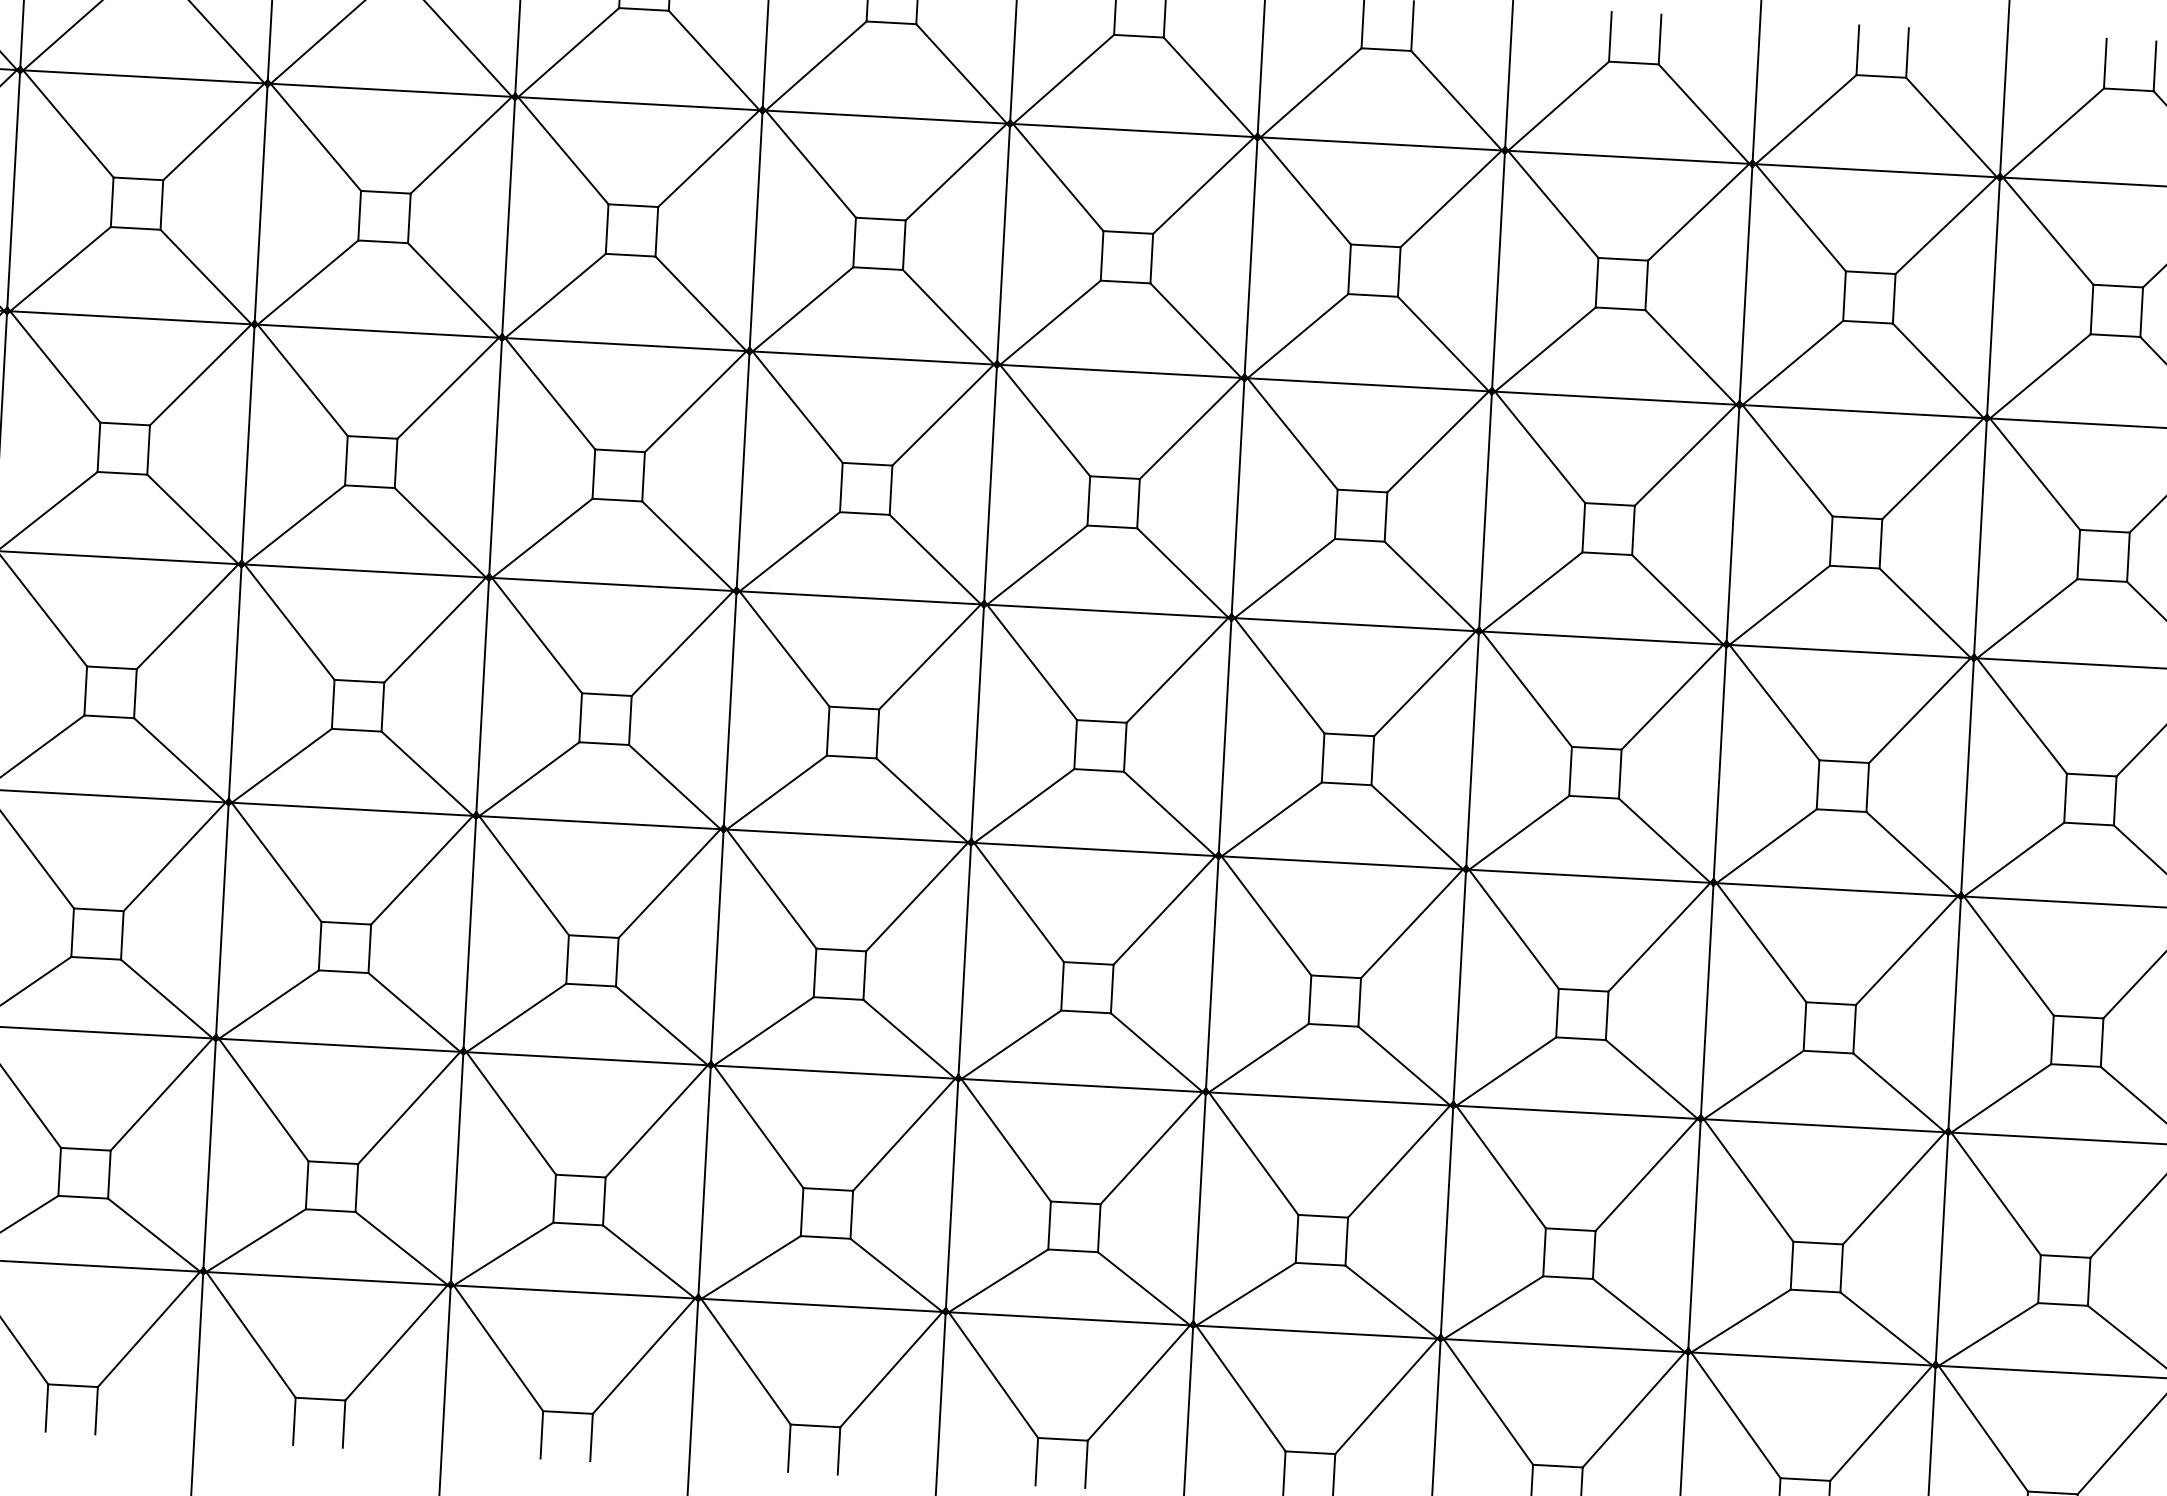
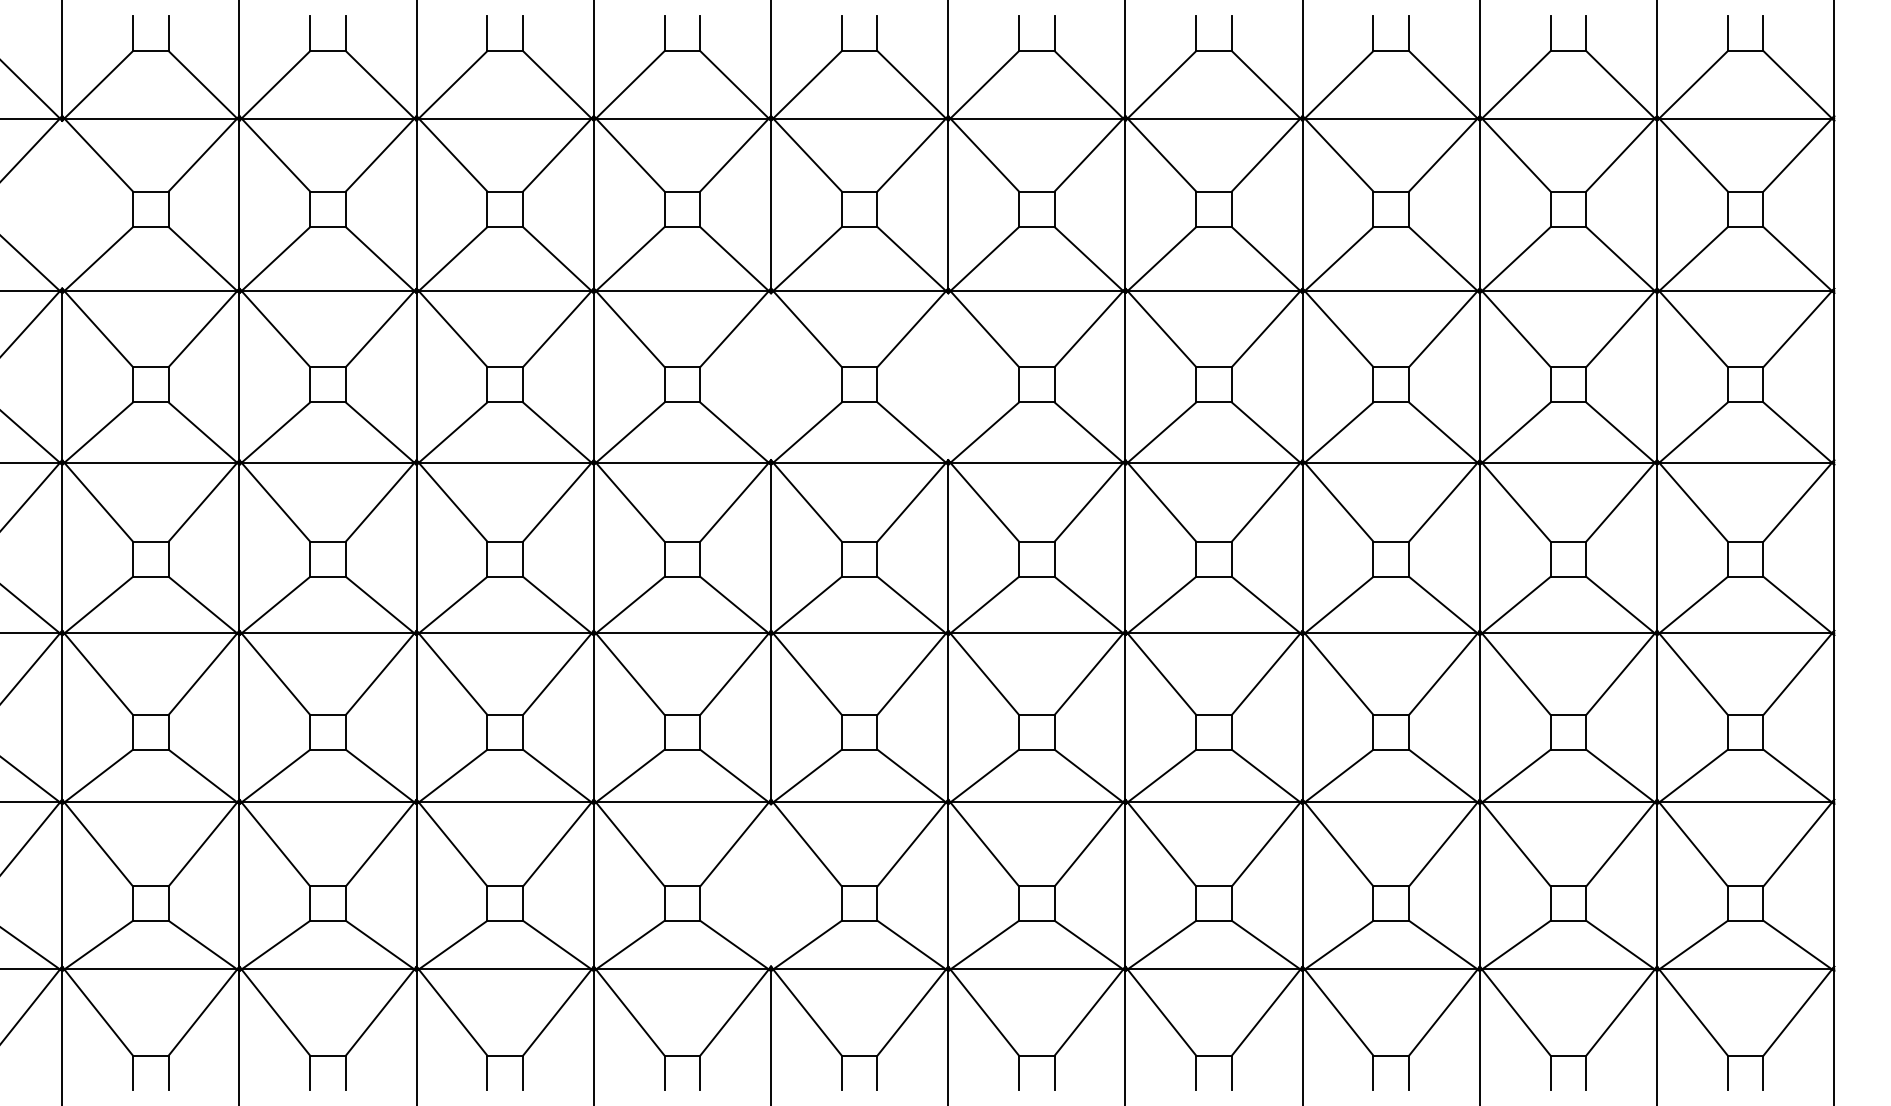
line: (14, 190) -> (62, 204), removed
line: (991, 484) -> (771, 376), removed
line: (1238, 497) -> (948, 376), removed
line: (952, 1194) -> (771, 885), removed

